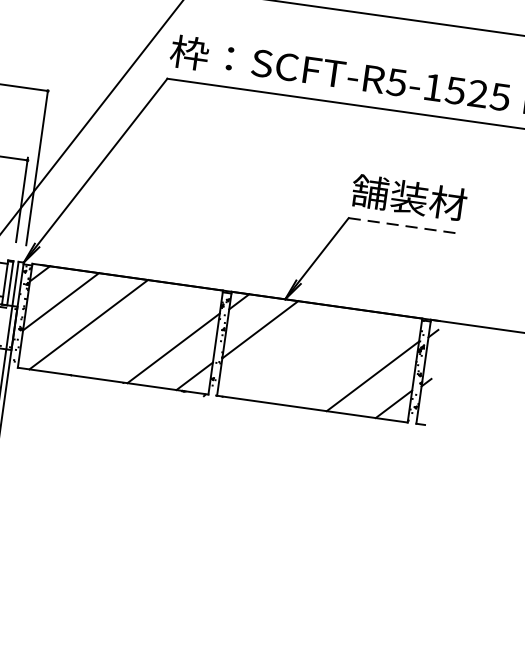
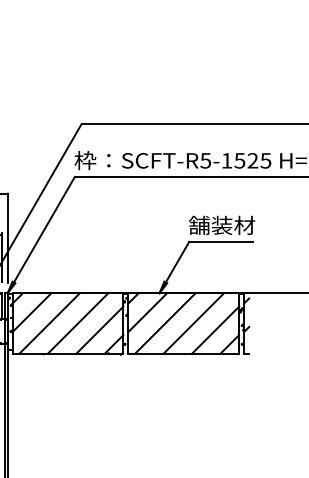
line: (402, 224) -> (220, 241), dashed -> solid
line: (136, 331) -> (77, 323), added
line: (288, 352) -> (165, 323), added
line: (336, 359) -> (193, 323), added

